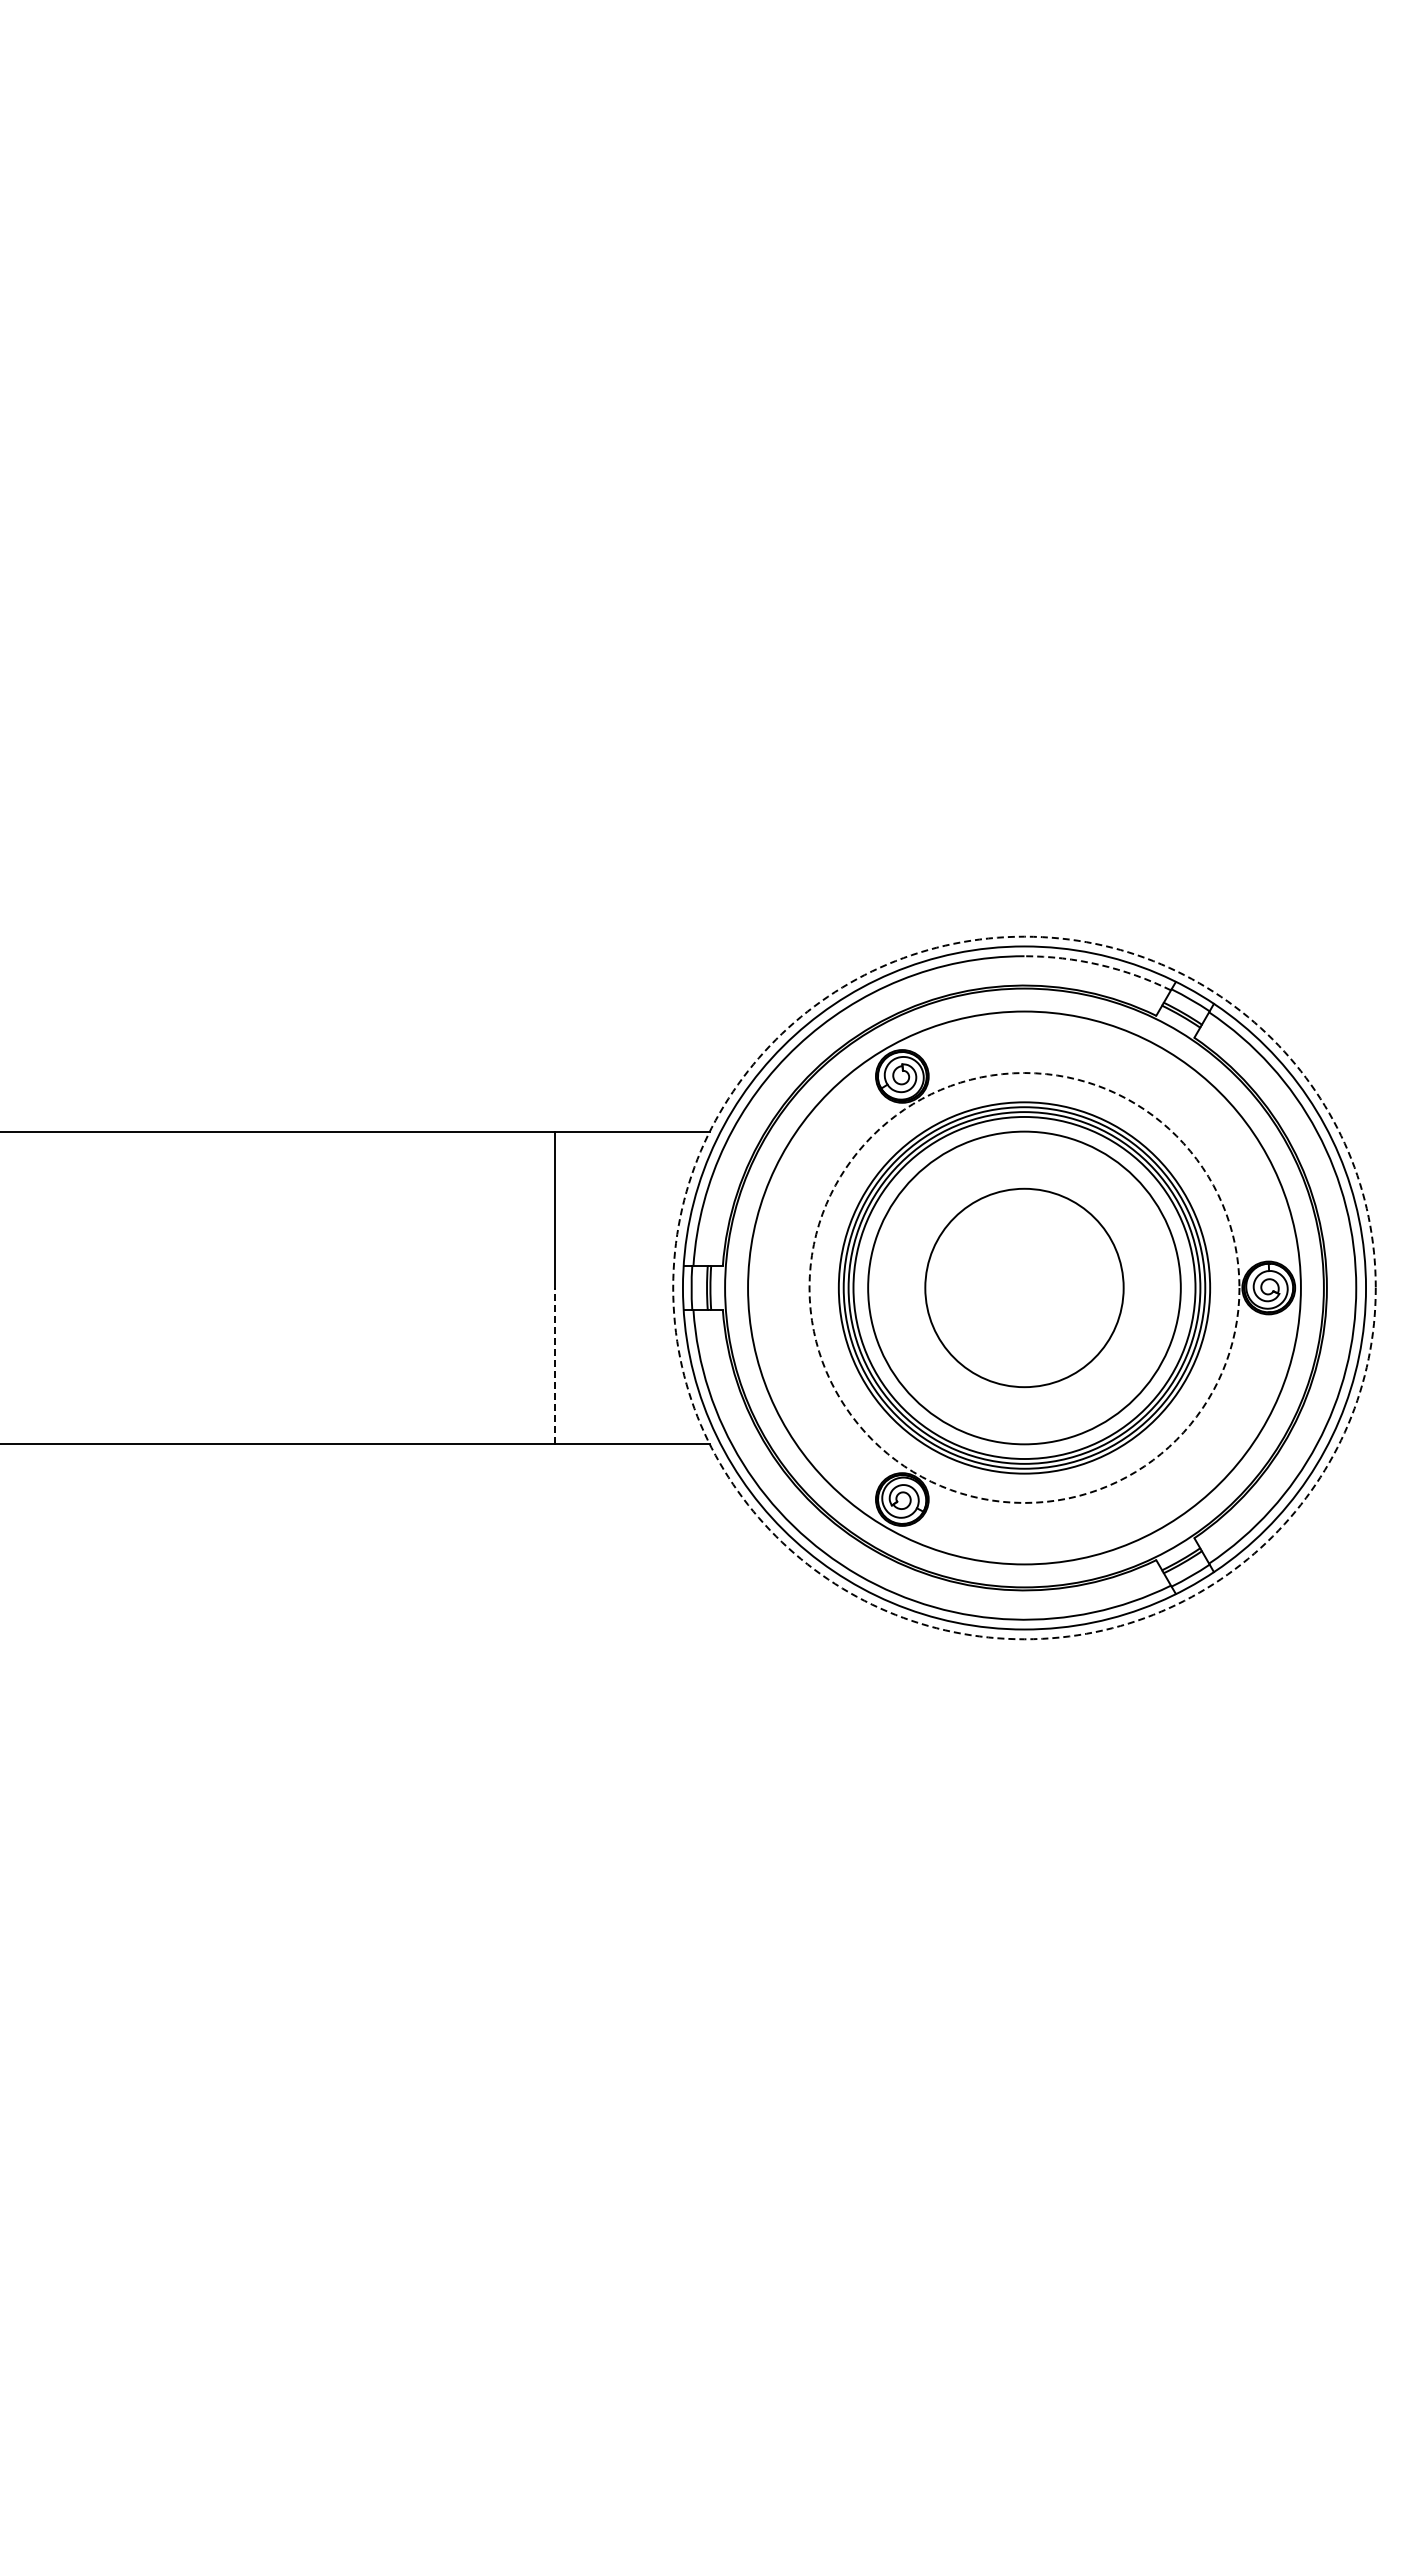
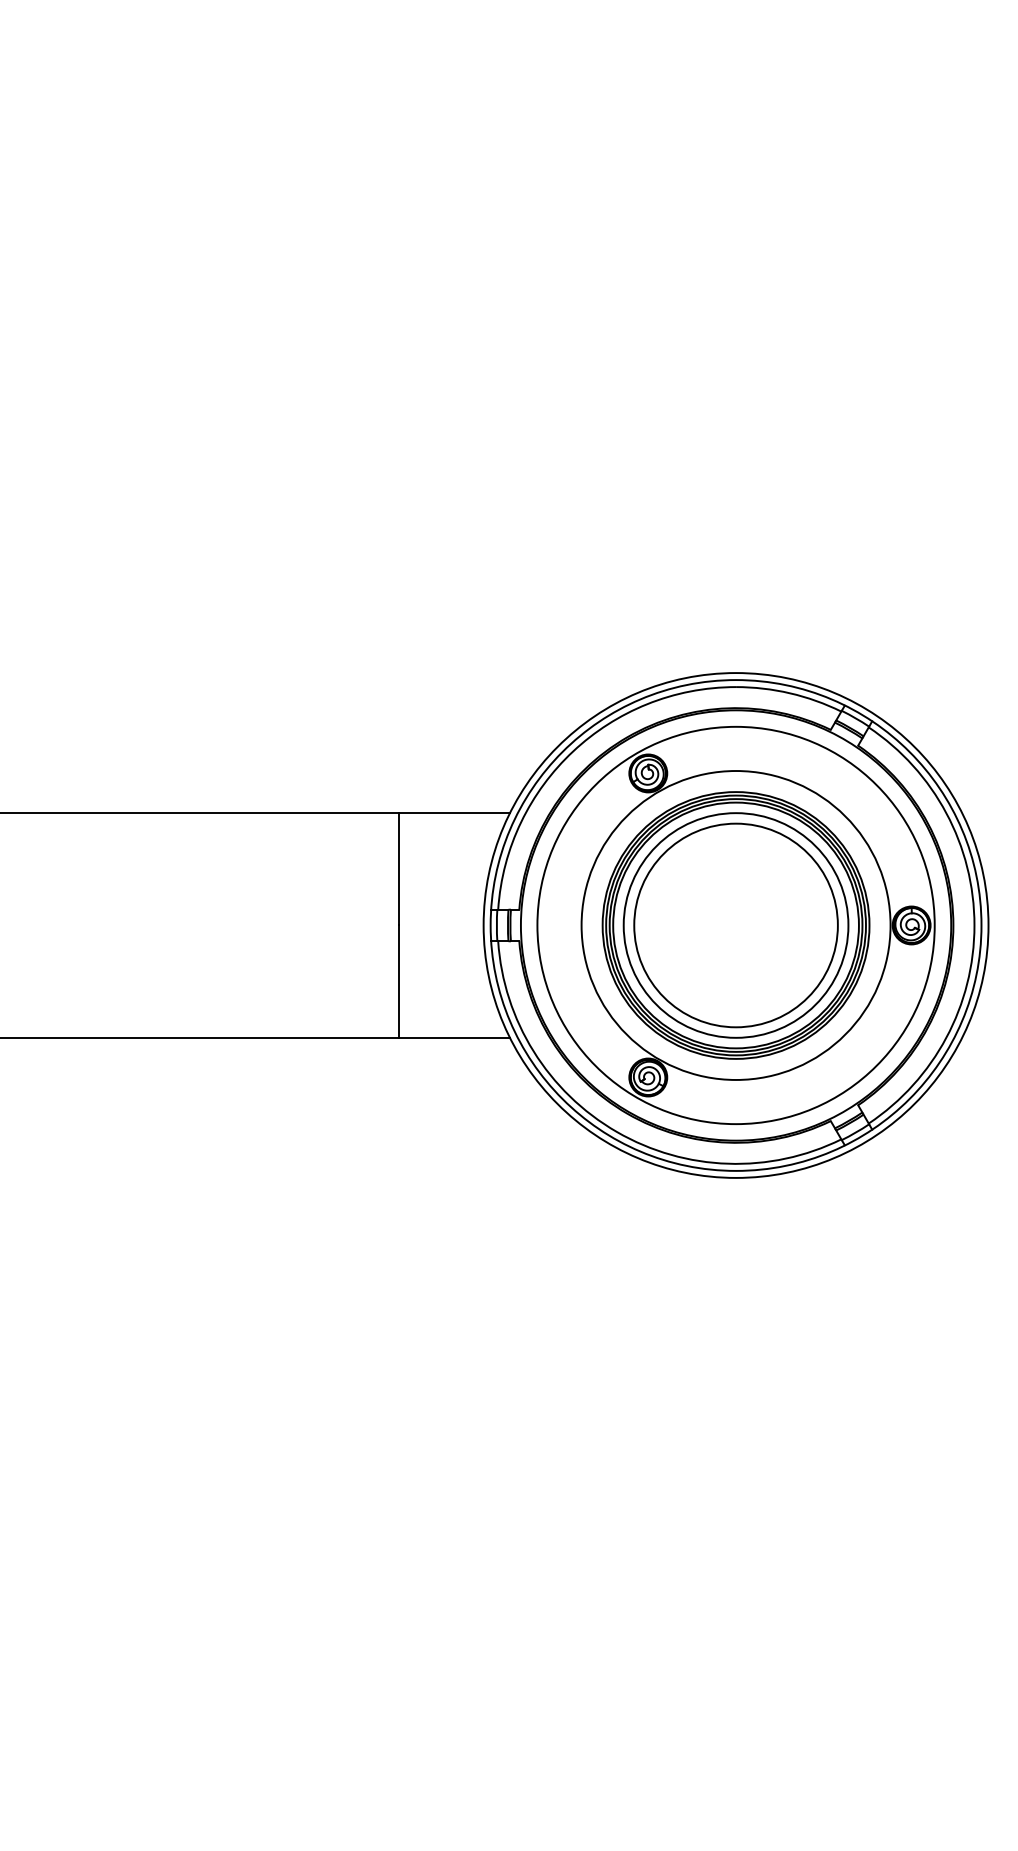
arc: (1099, 964) -> (789, 693), dashed -> solid
circle: (1024, 1287) -> (736, 925), dashed -> solid
circle: (1024, 1287) -> (736, 925), dashed -> solid
circle: (1024, 1287) -> (736, 925), size x1.43
line: (555, 1365) -> (399, 981), dashed -> solid

